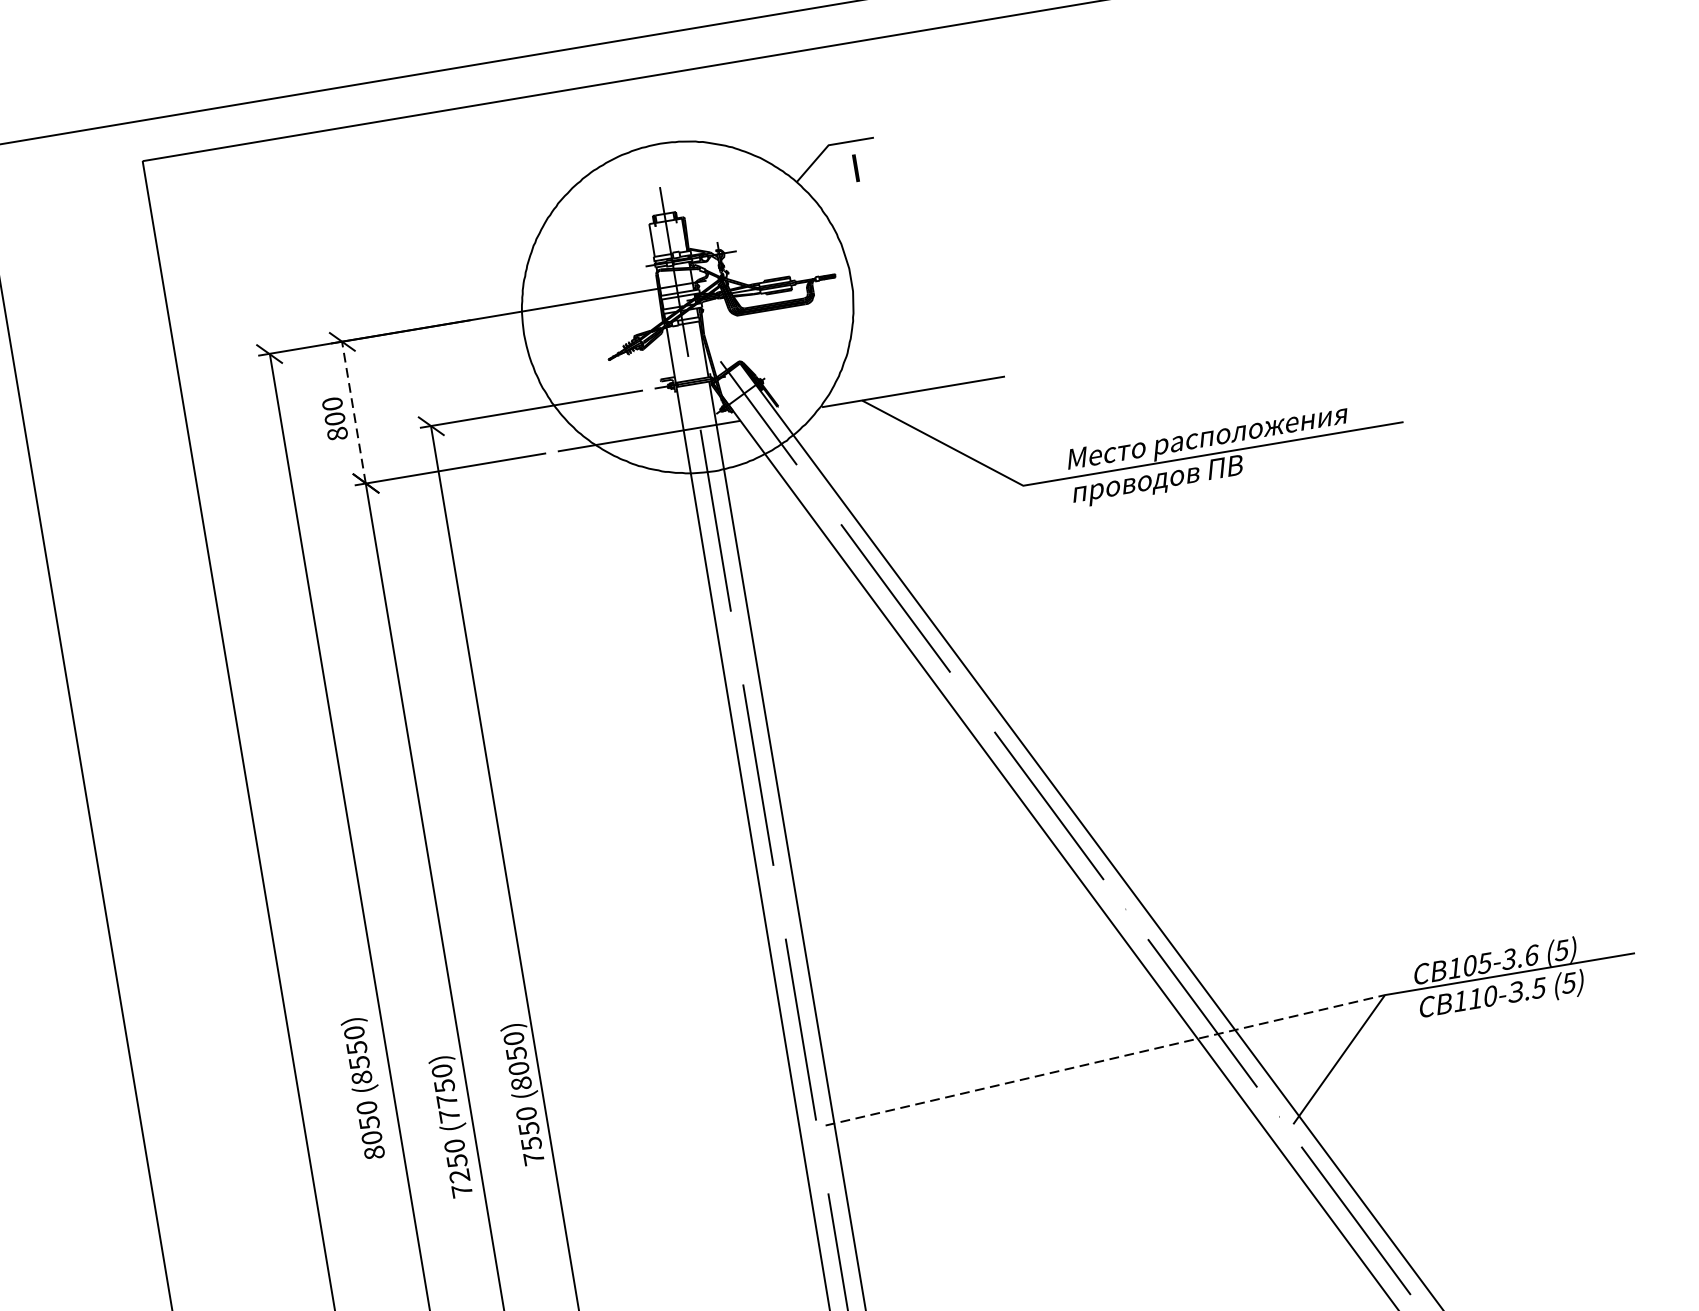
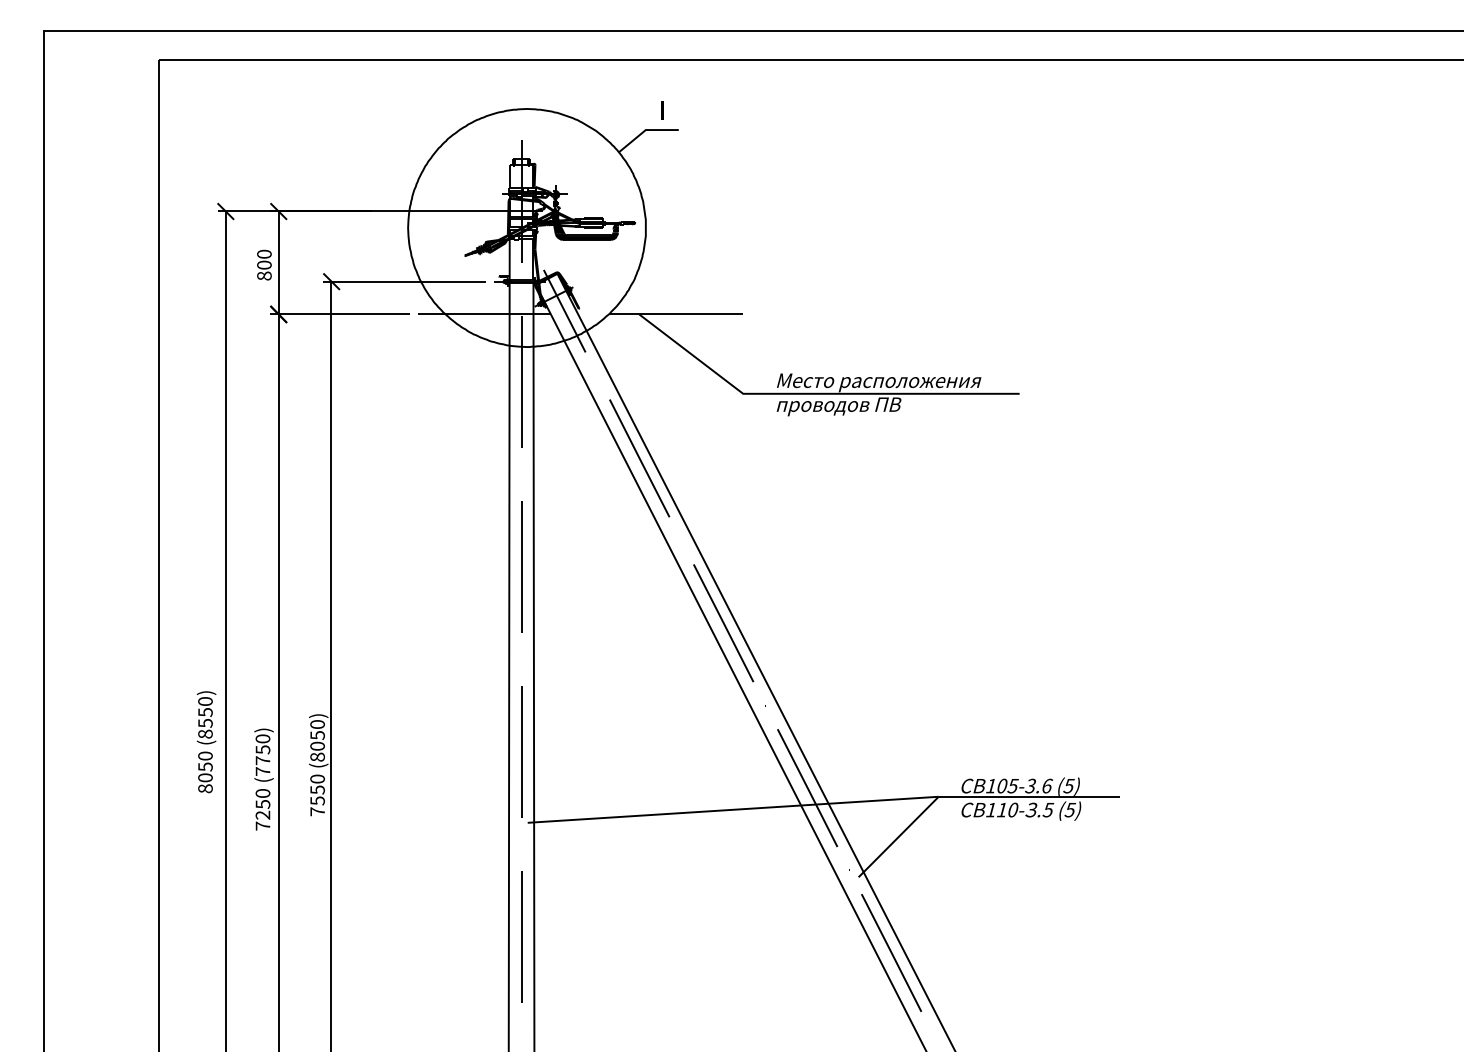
line: (856, 168) -> (662, 110), moved
line: (353, 412) -> (278, 262), dashed -> solid
line: (1105, 1059) -> (733, 809), dashed -> solid

